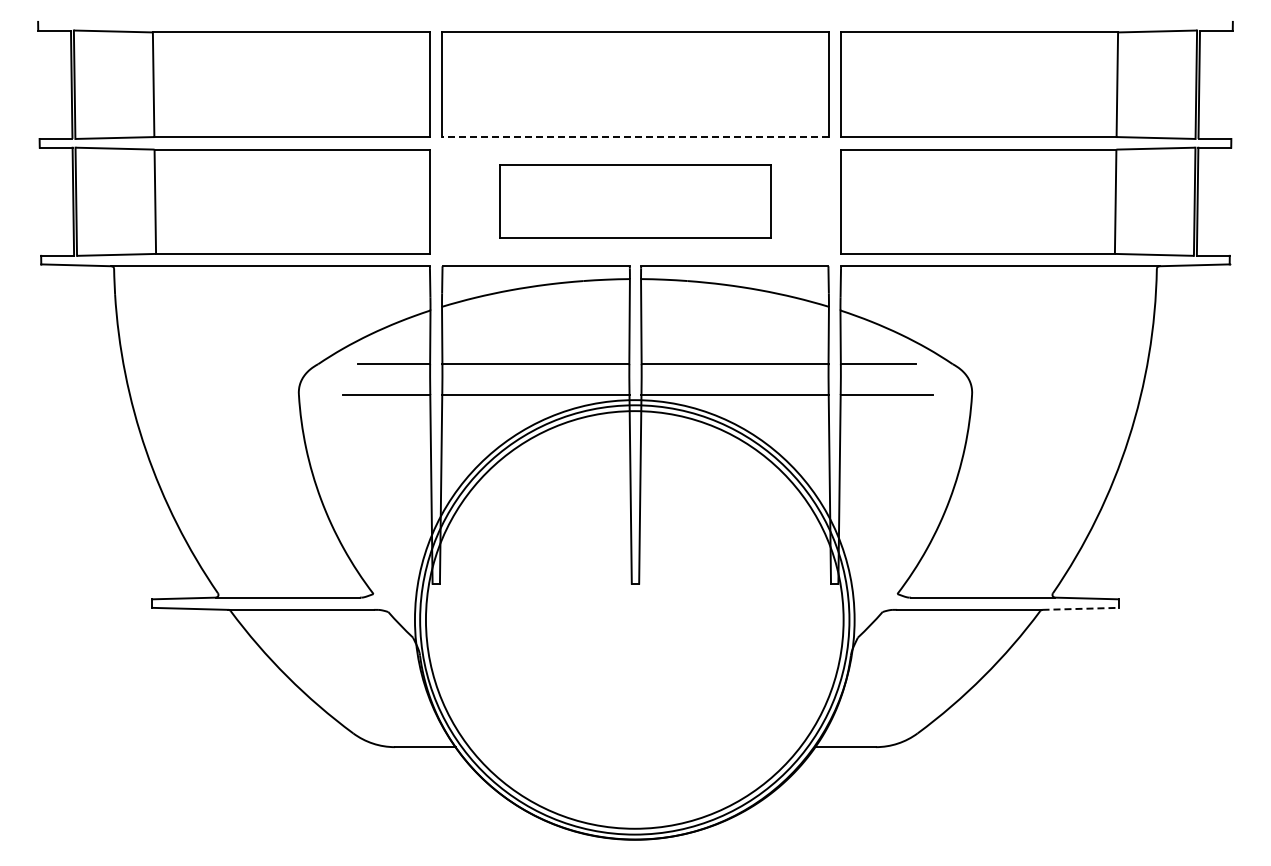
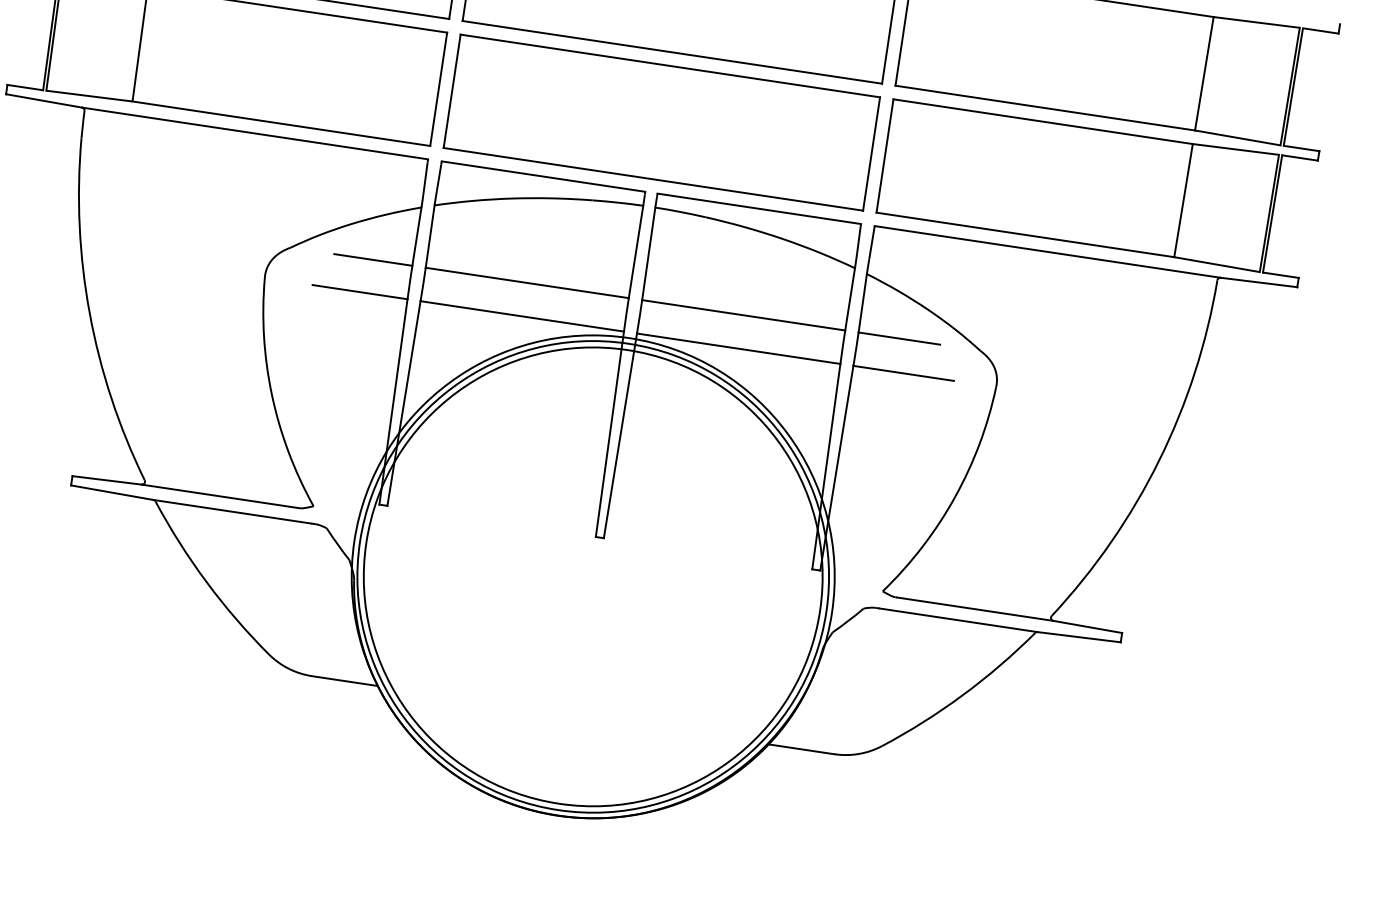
line: (634, 137) -> (671, 52), dashed -> solid
part: (635, 201) -> (661, 122), size x1.43
line: (1081, 608) -> (1080, 636), dashed -> solid

